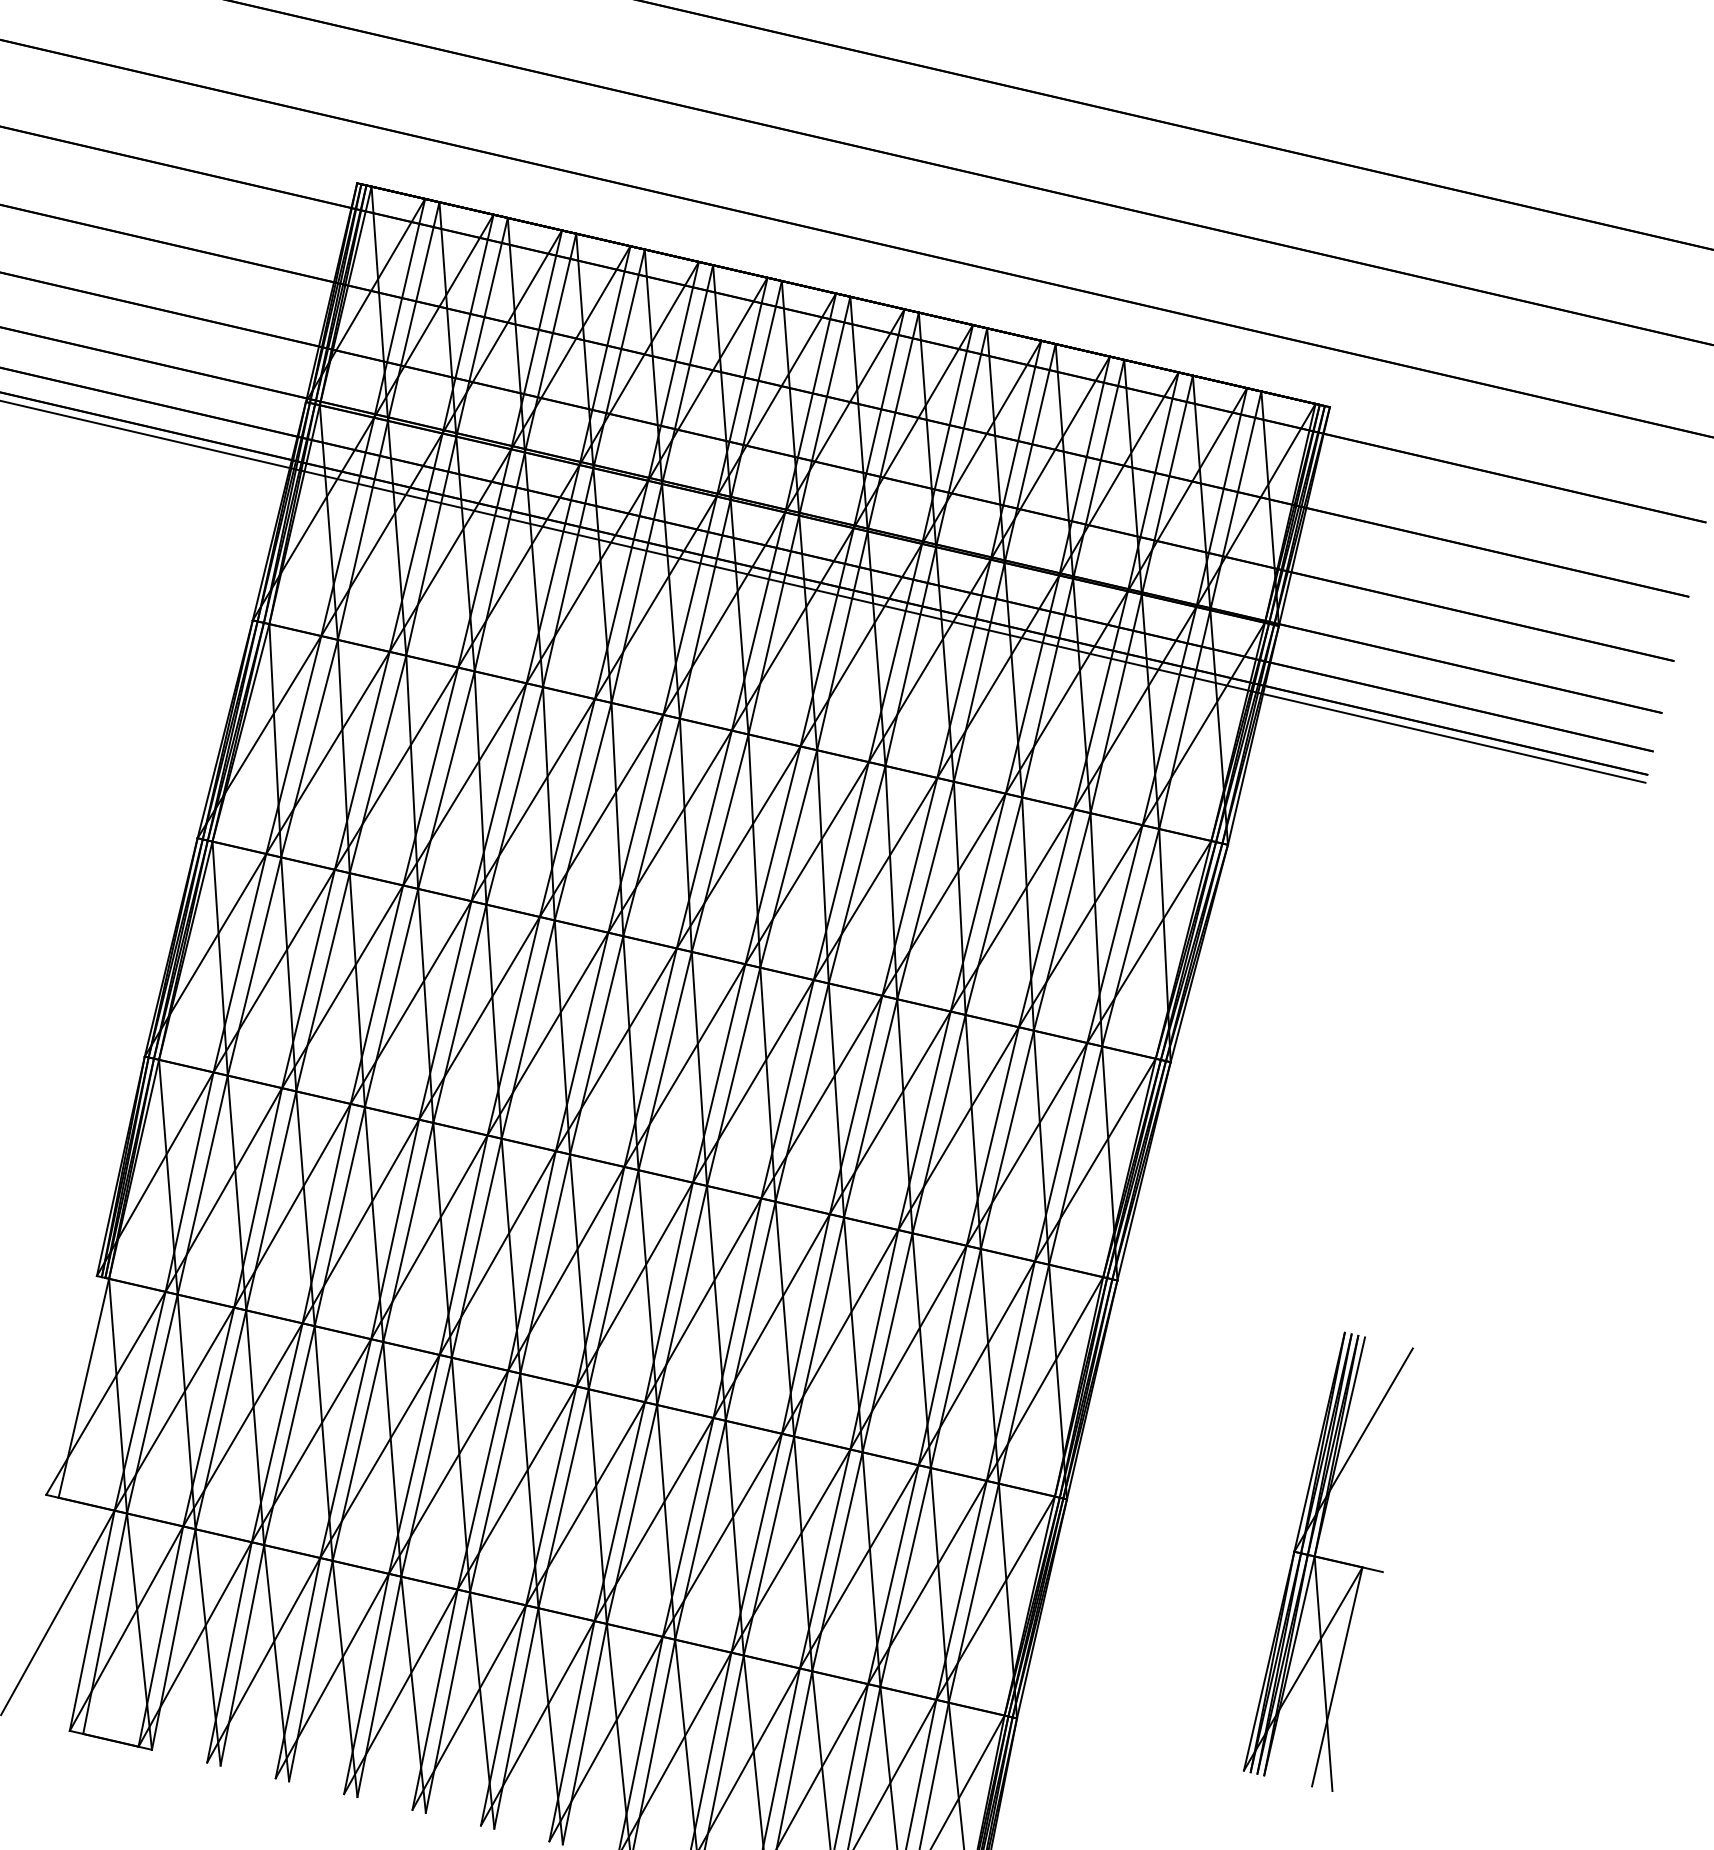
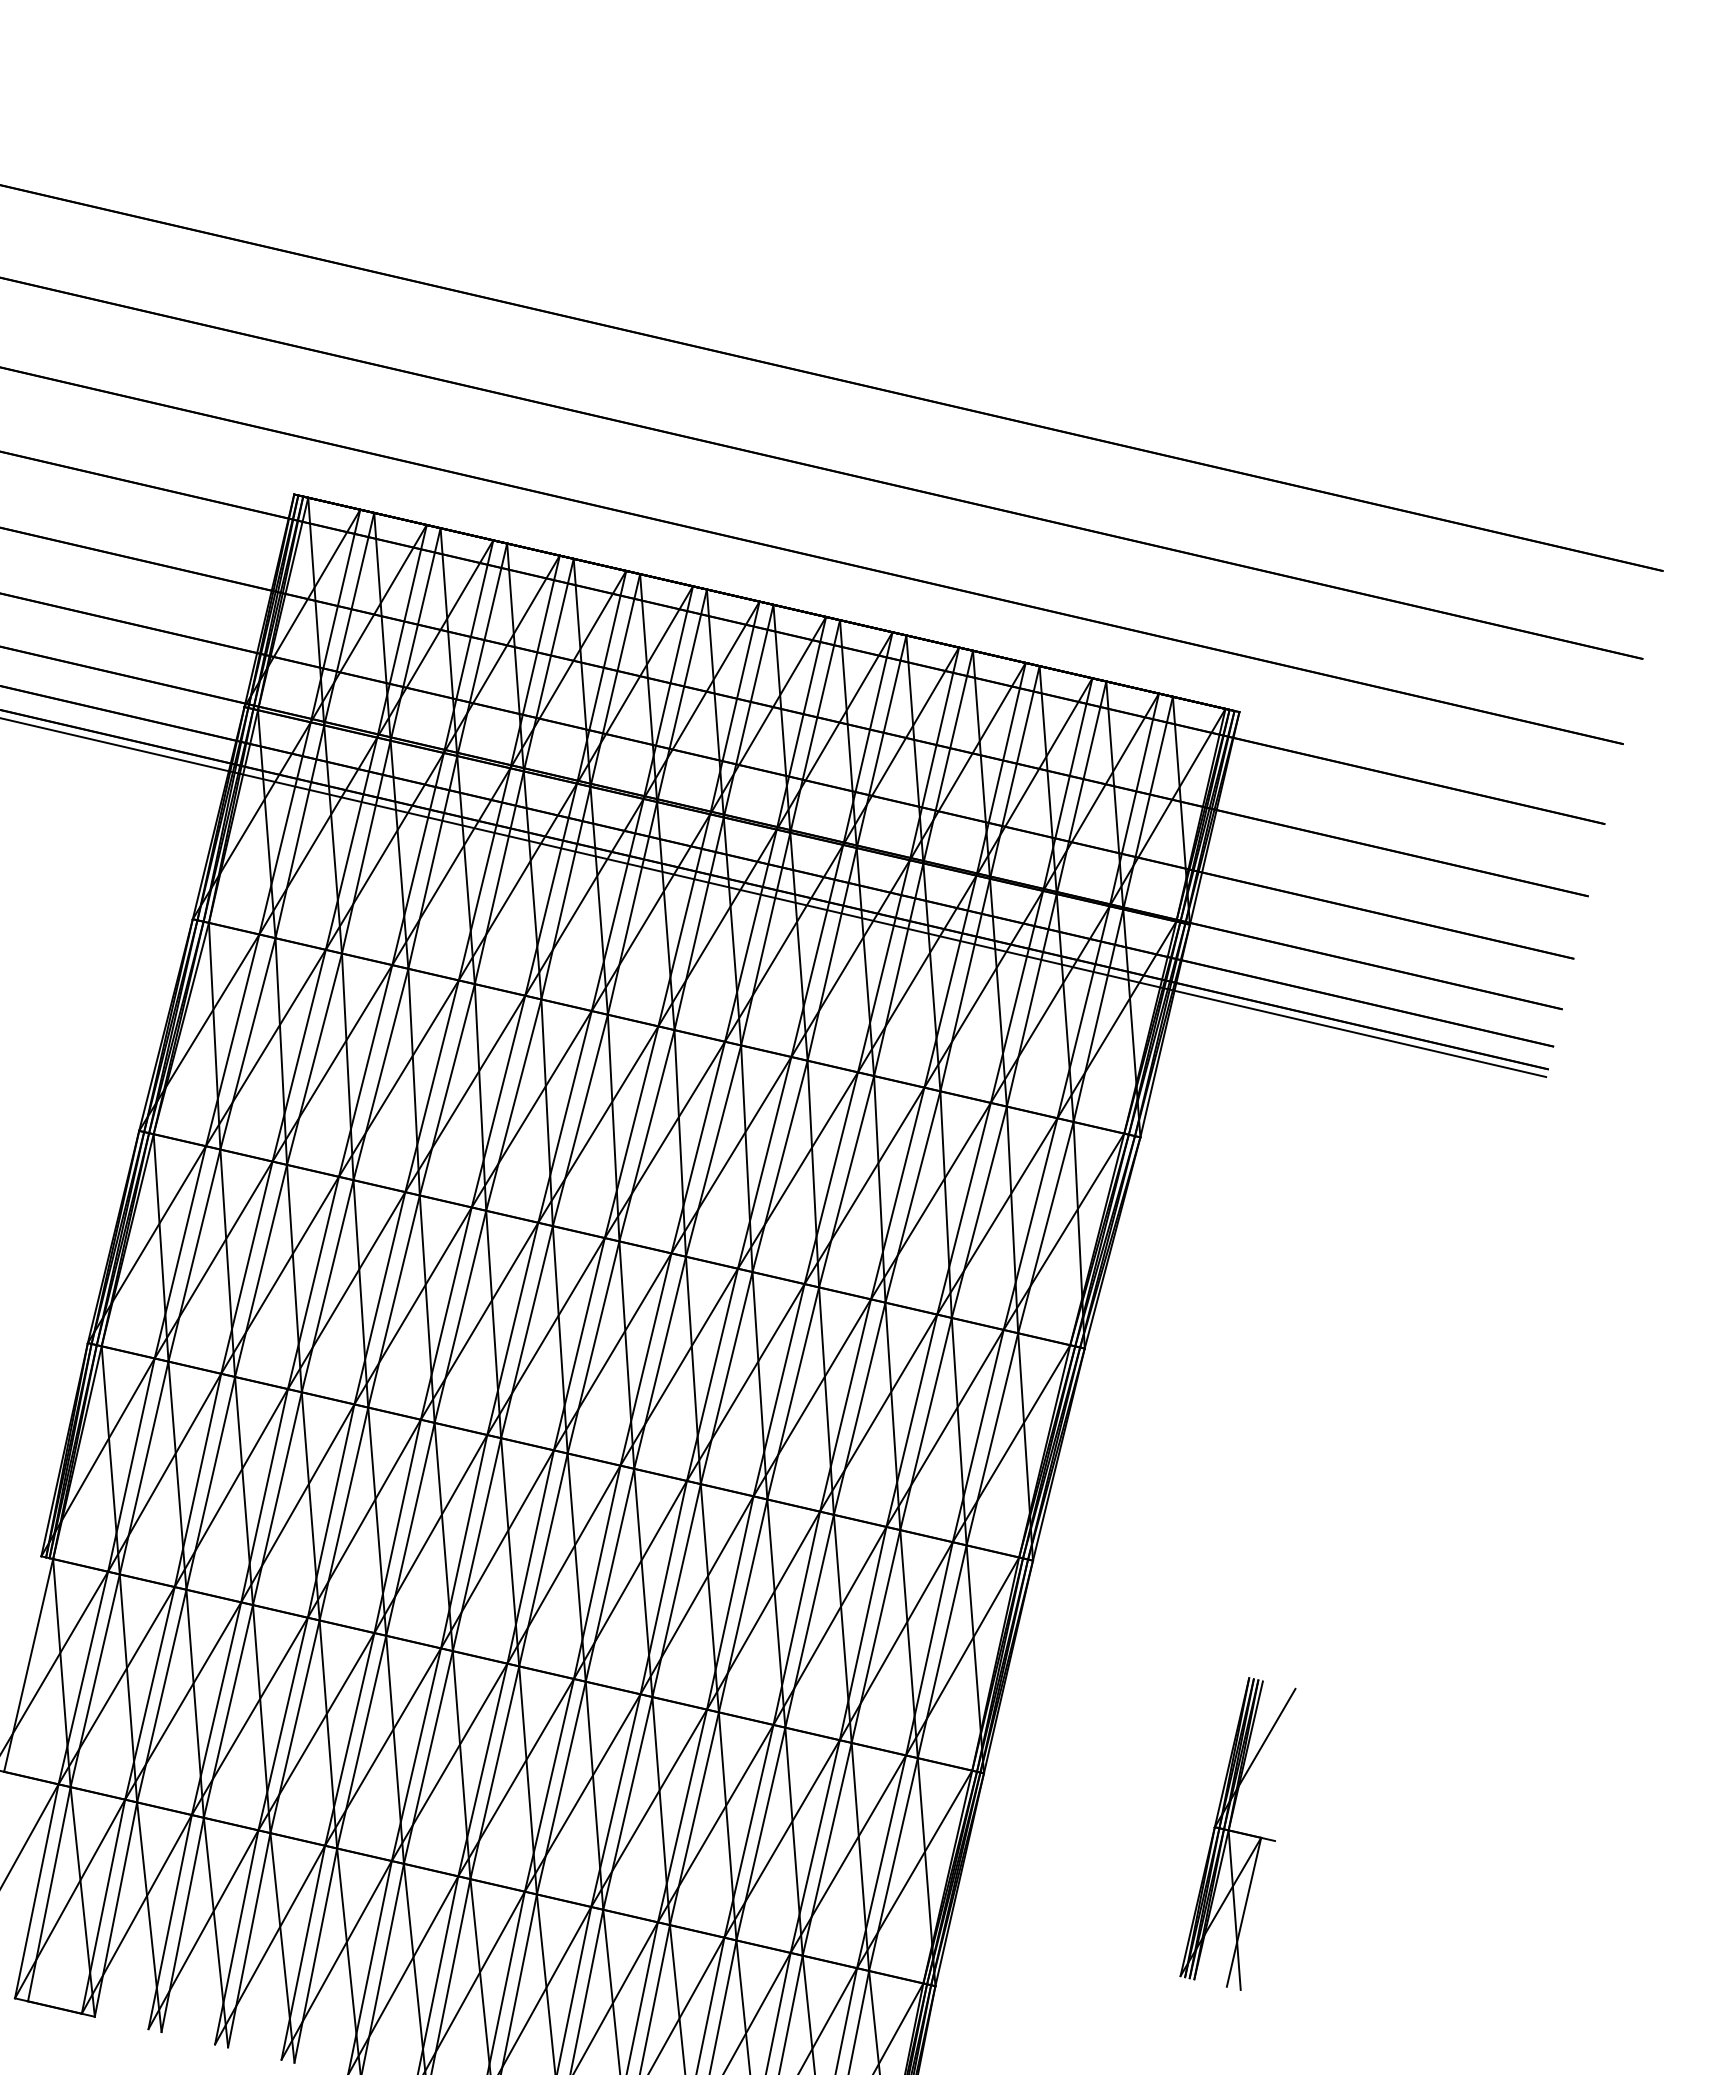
part: (1327, 1561) -> (1237, 1833), size x0.7

